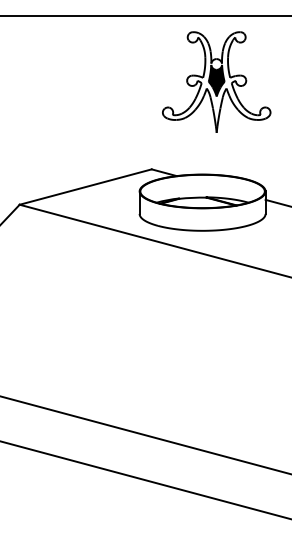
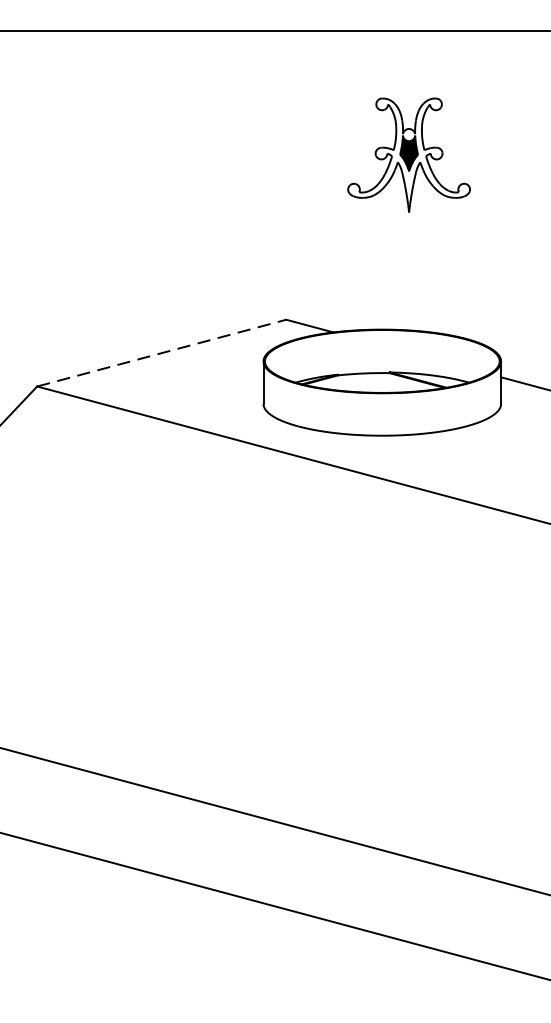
part: (216, 81) -> (408, 153), size x0.6
line: (86, 186) -> (163, 352), solid -> dashed

